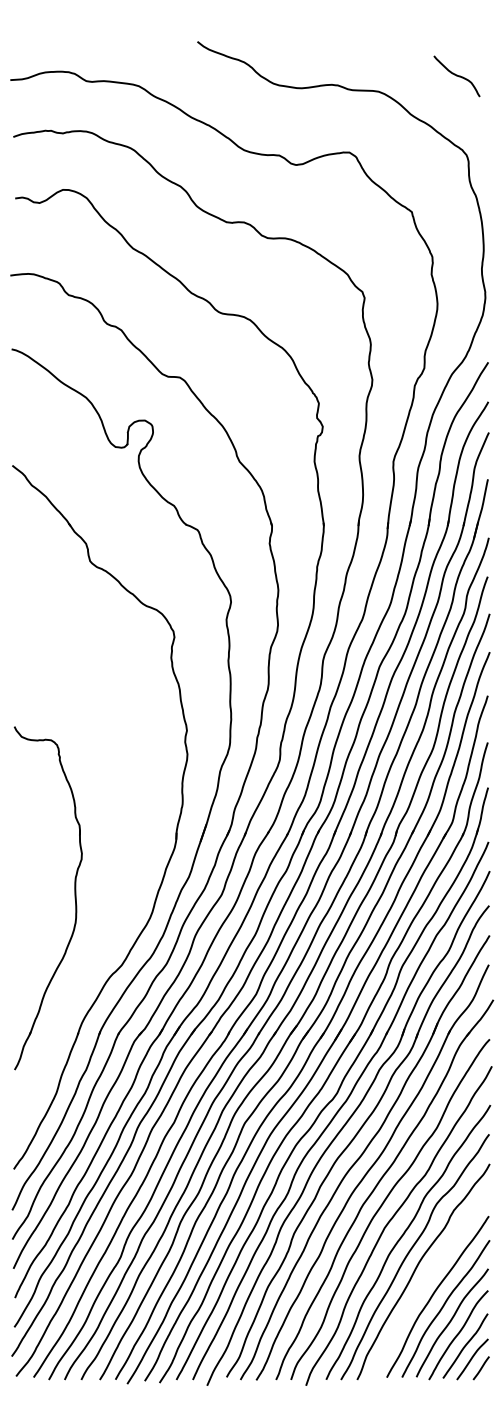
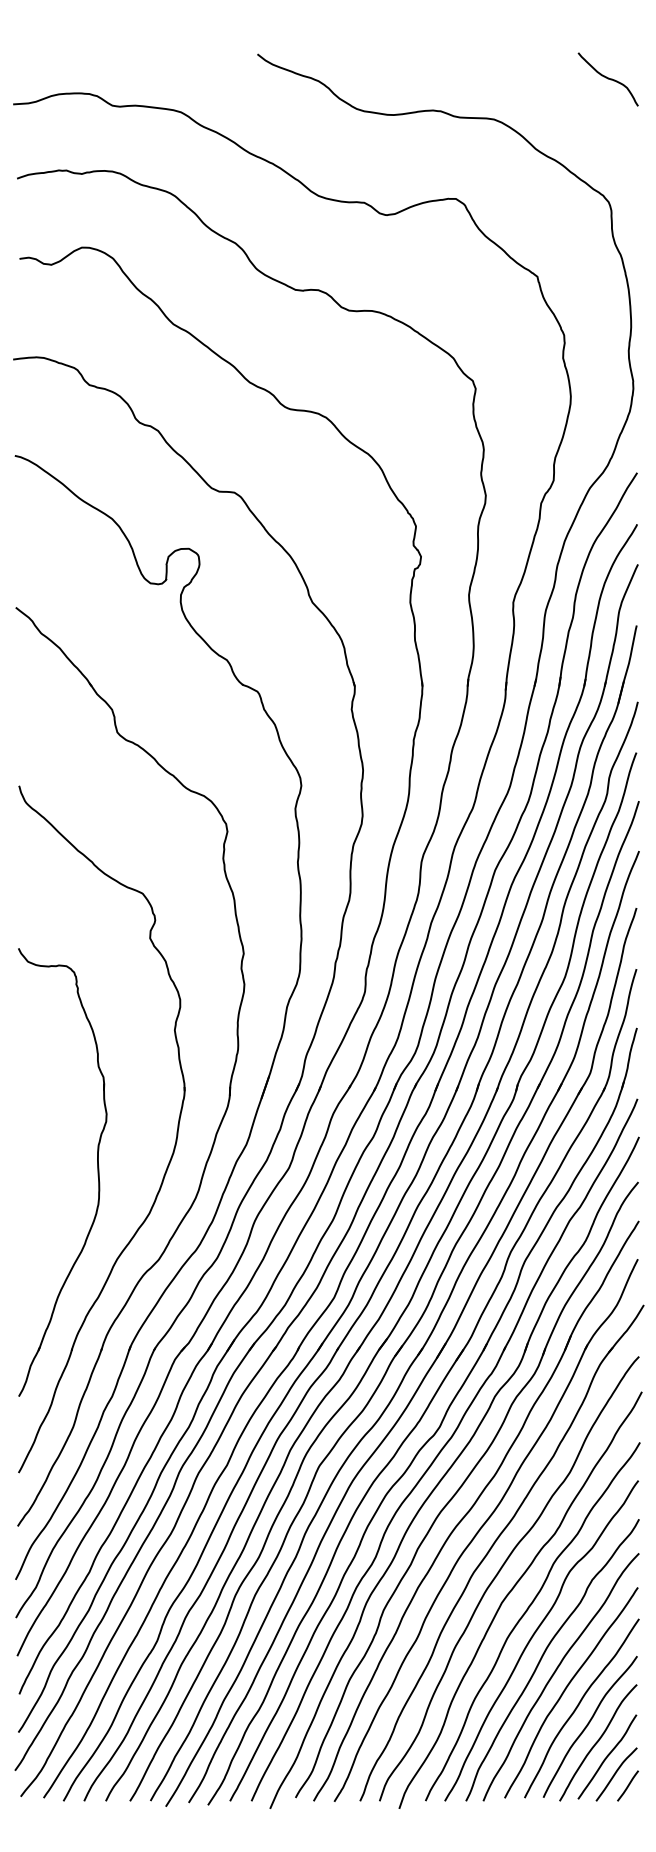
curve: (456, 76) -> (607, 79), moved
part: (133, 879) -> (173, 1147), added
curve: (425, 1282) -> (555, 1673), added

